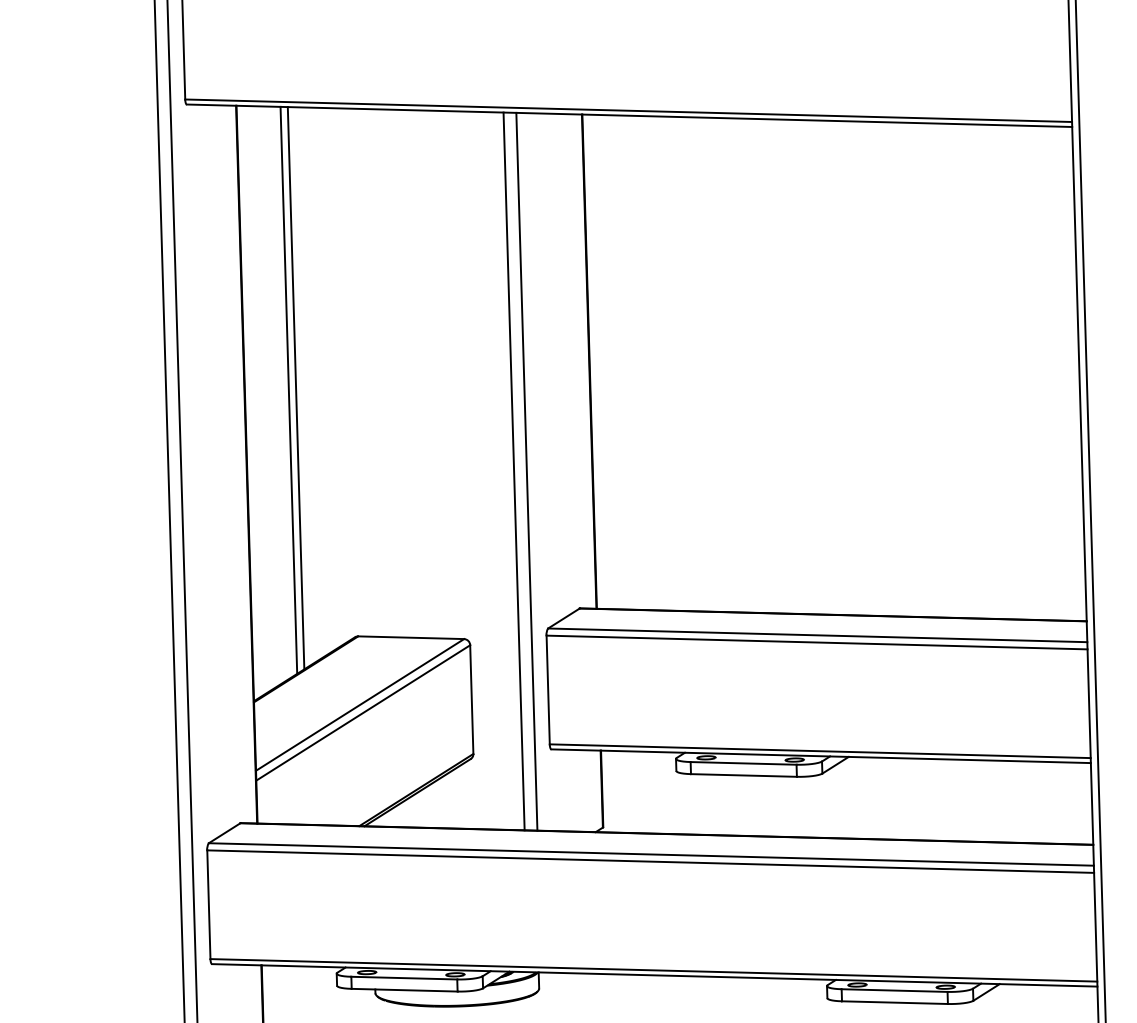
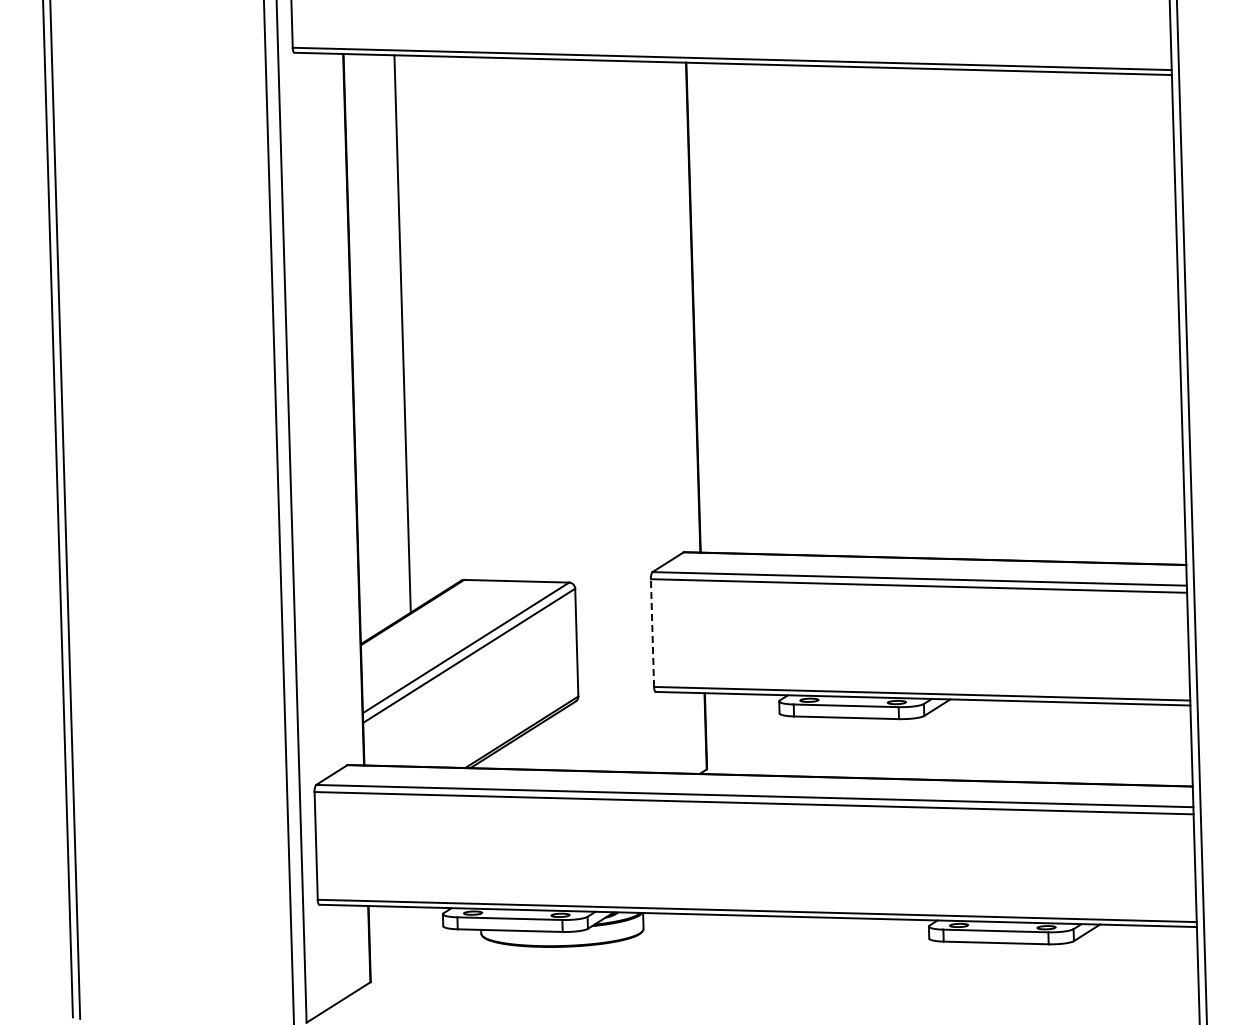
line: (288, 390) -> (395, 336), removed
line: (513, 471) -> (618, 416), removed
line: (525, 471) -> (630, 416), removed
line: (548, 690) -> (652, 633), solid -> dashed

